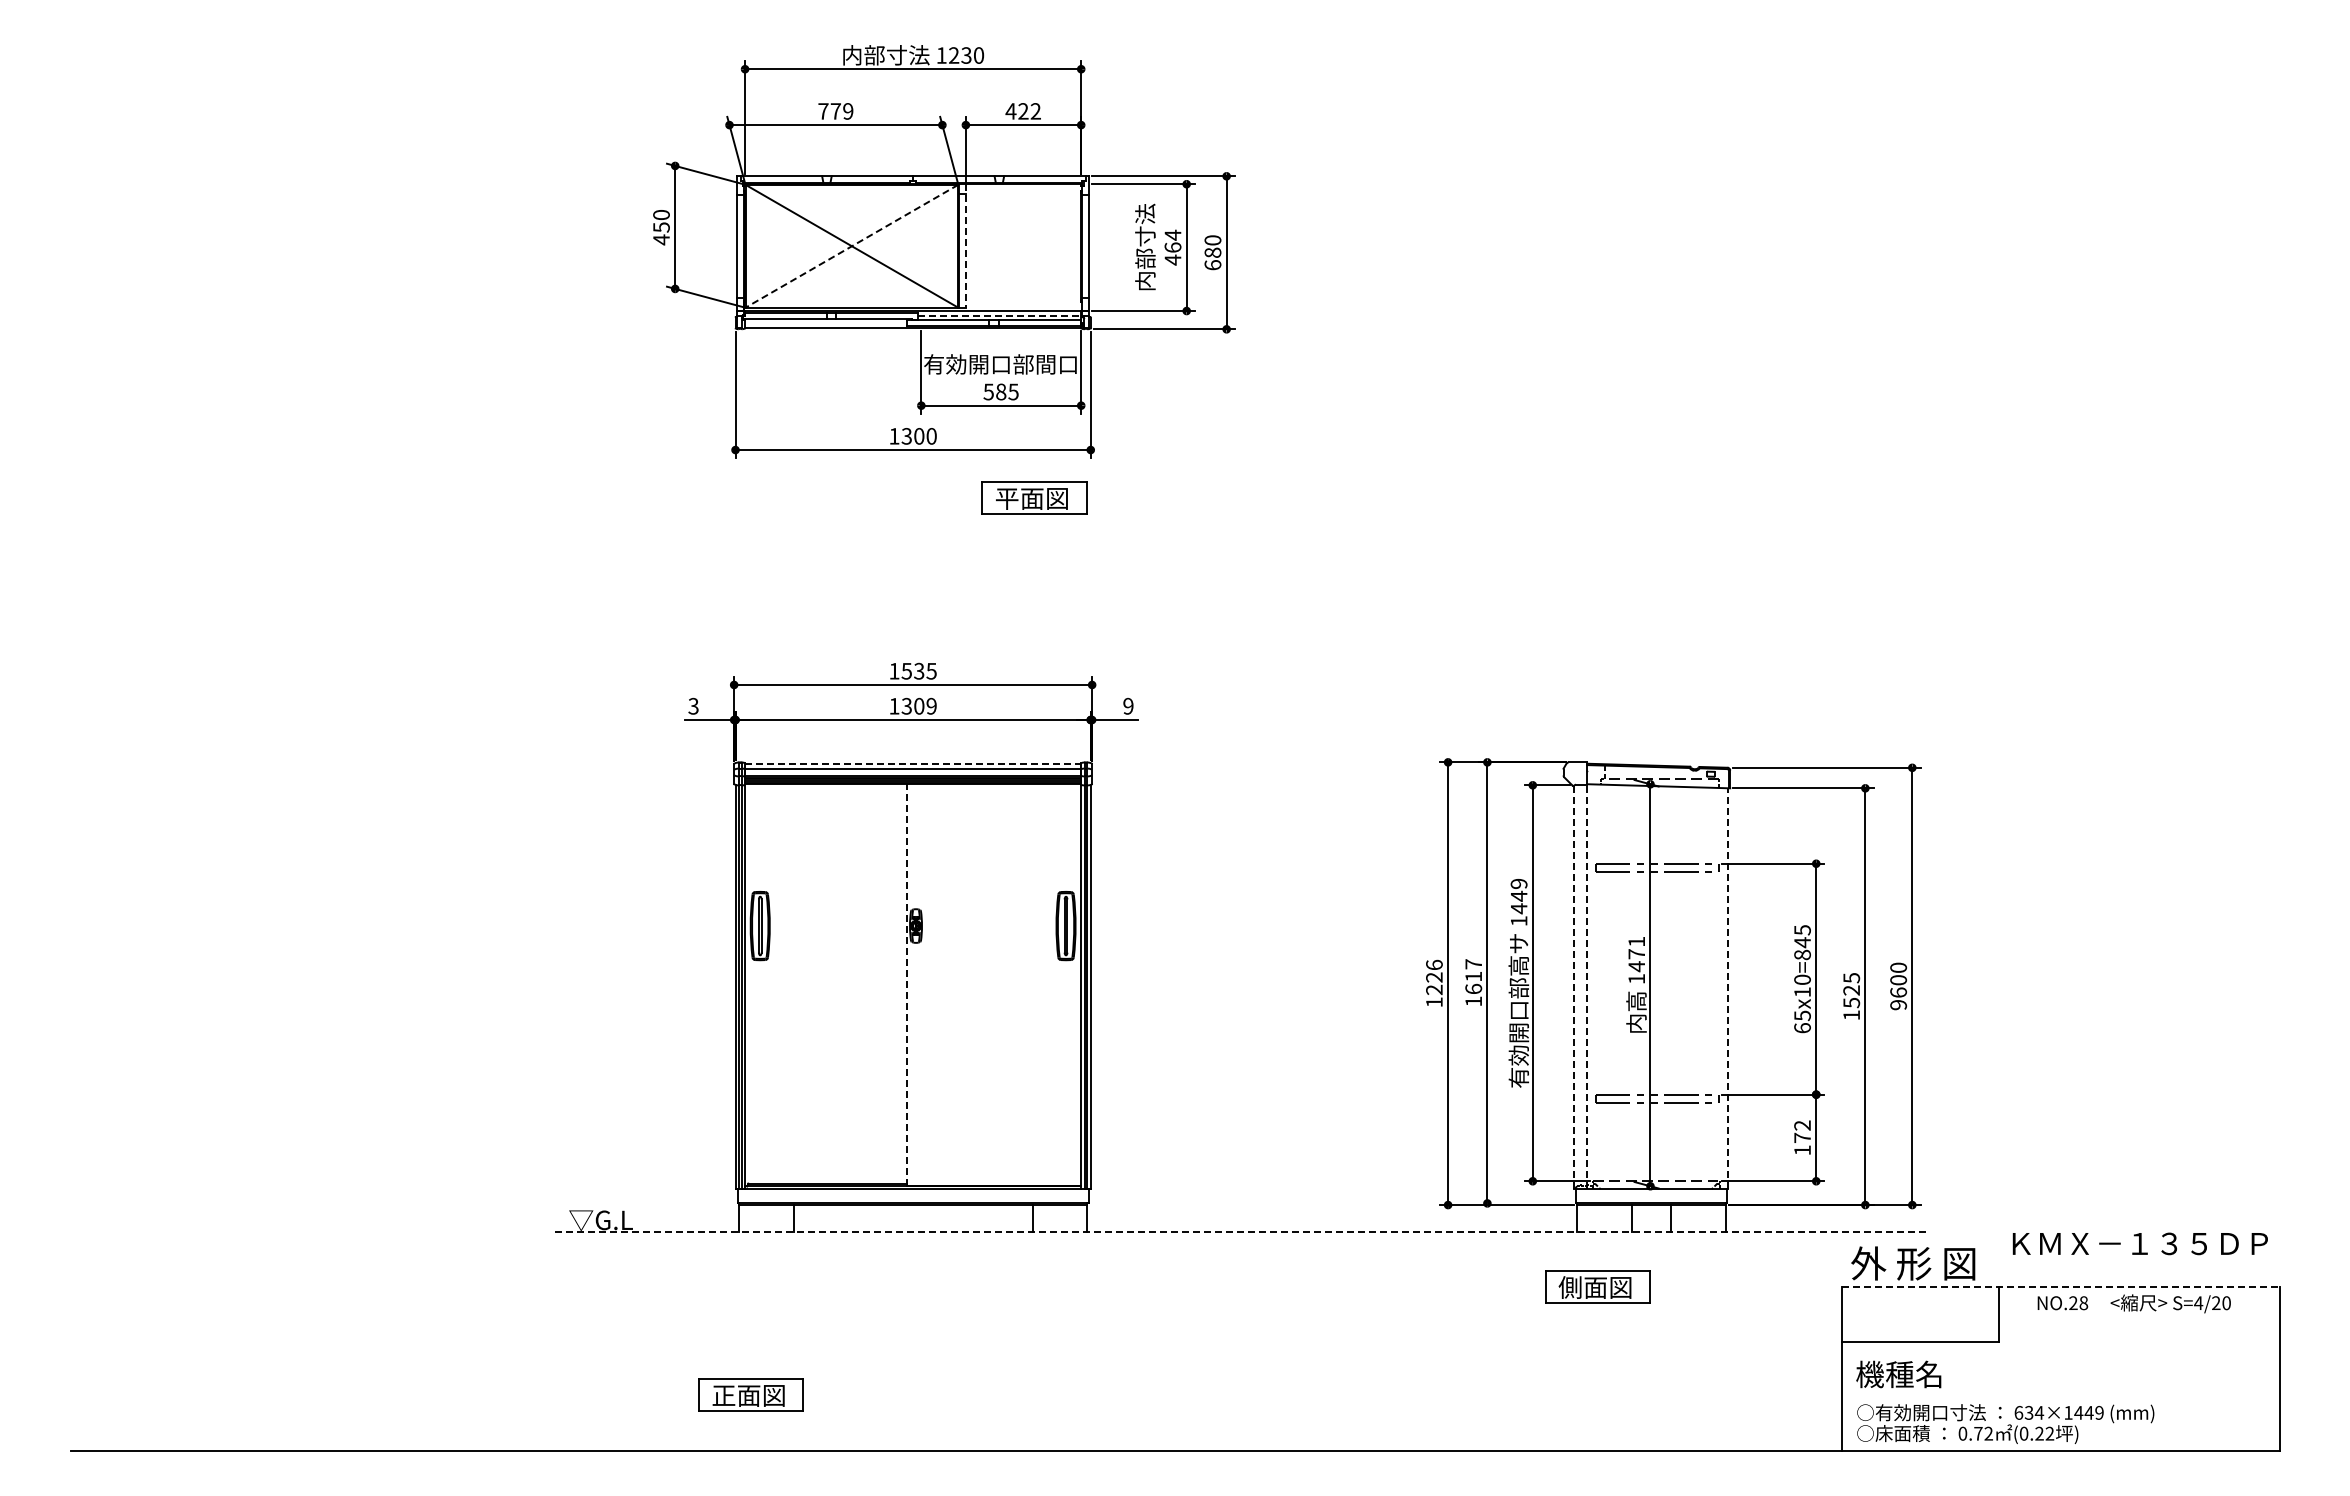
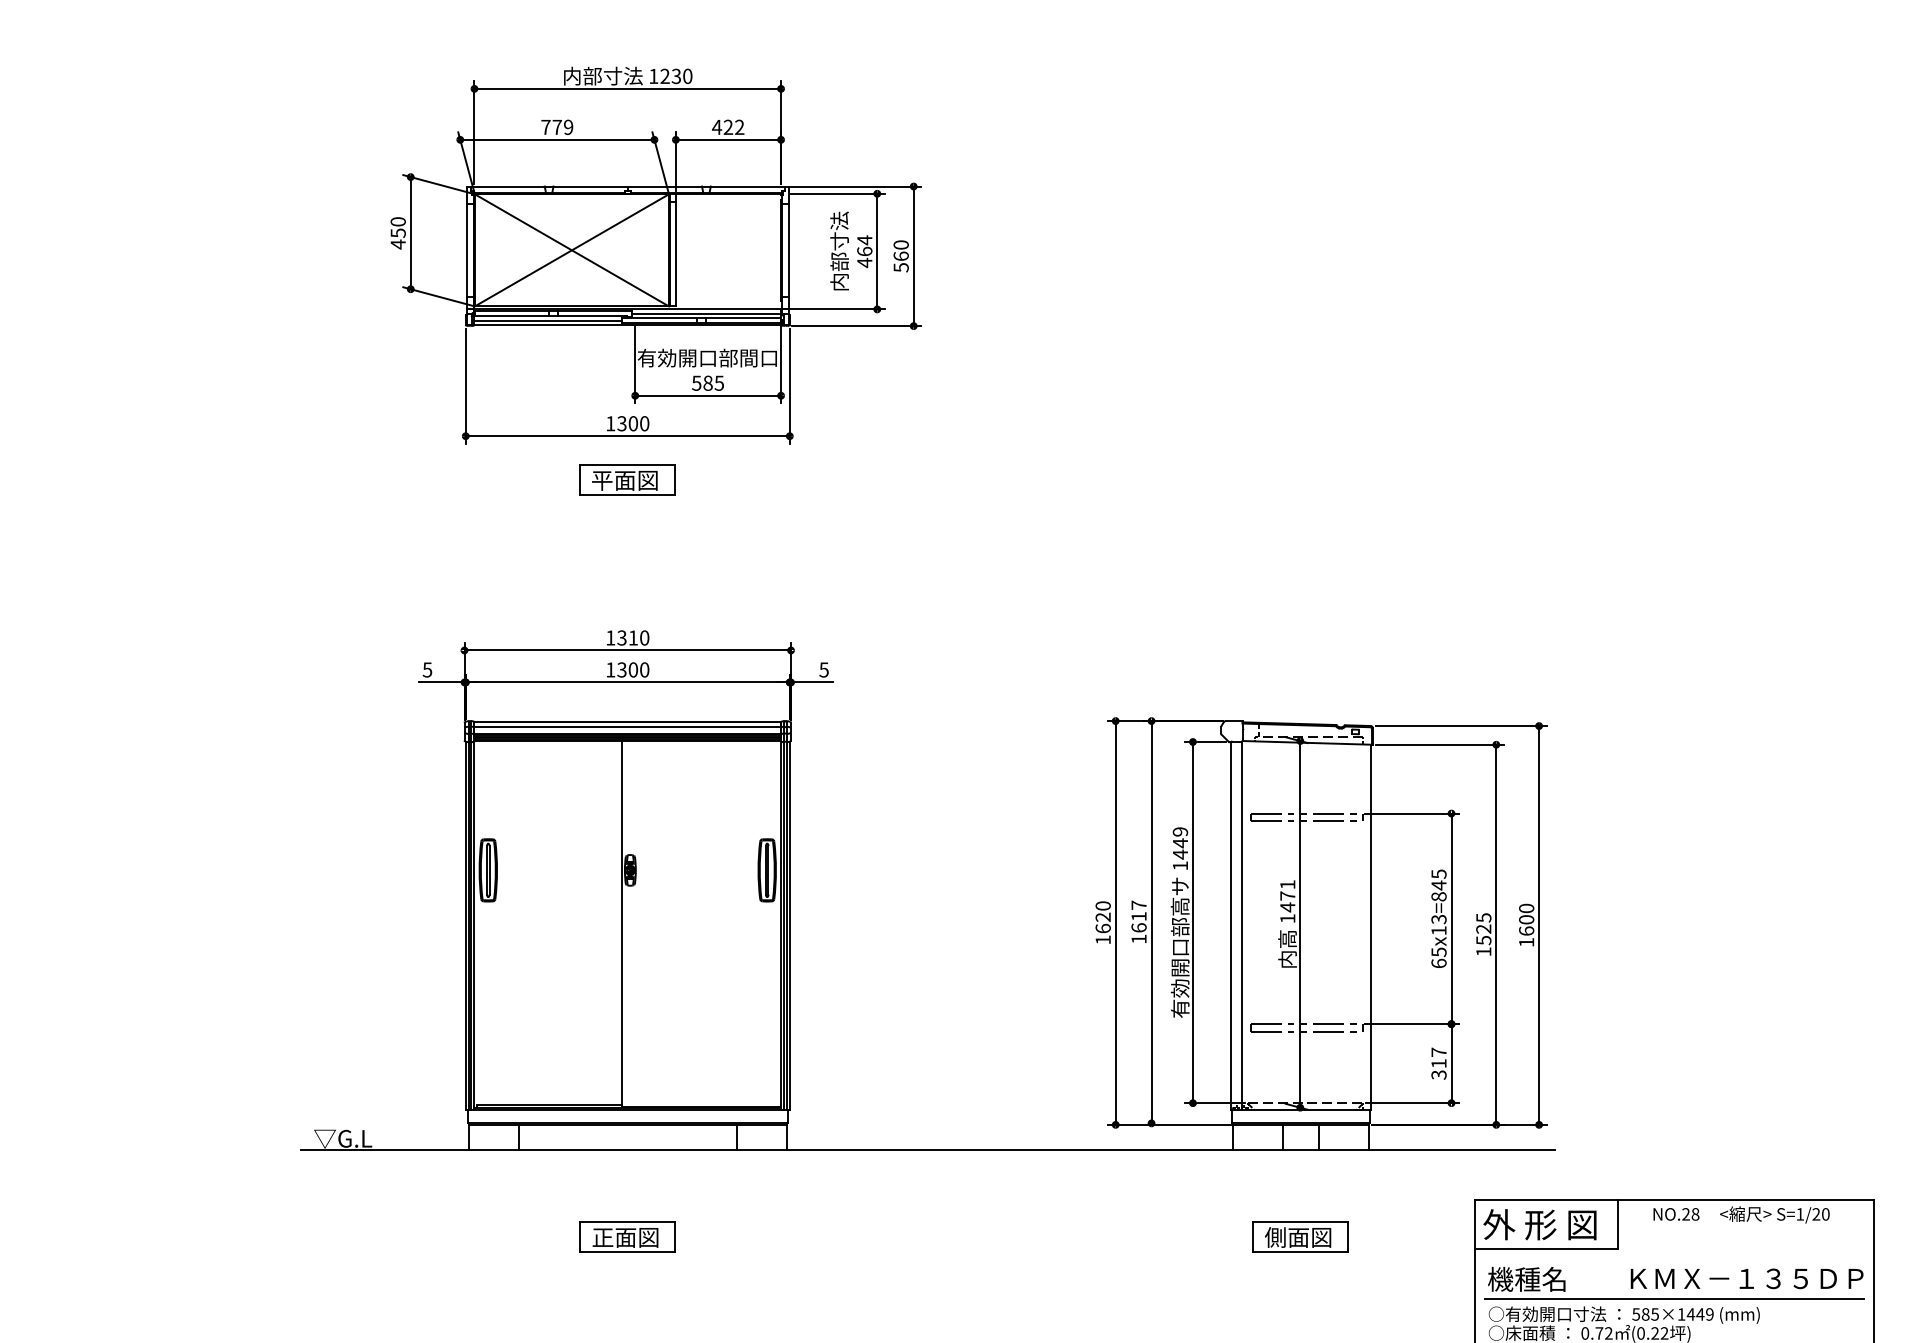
line: (851, 246) -> (571, 250), dashed -> solid
line: (965, 246) -> (675, 250), dashed -> solid
text: (1212, 258) -> (900, 261), 680 -> 560
line: (998, 315) -> (705, 313), dashed -> solid
line: (827, 323) -> (549, 320), added
part: (1034, 497) -> (627, 479), moved
text: (919, 670) -> (633, 637), 1535 -> 1310
text: (693, 705) -> (427, 669), 3 -> 5
text: (1128, 705) -> (824, 669), 9 -> 5
text: (931, 706) -> (644, 670), 1309 -> 1300
line: (913, 763) -> (628, 722), dashed -> solid
text: (1434, 976) -> (1103, 916), 1226 -> 1620
text: (1802, 979) -> (1438, 919), 65x10=845 -> 65x13=845
line: (907, 984) -> (622, 923), dashed -> solid
line: (1586, 986) -> (1241, 925), dashed -> solid
line: (1574, 987) -> (1230, 926), dashed -> solid
line: (1727, 988) -> (1370, 927), dashed -> solid
text: (1898, 1005) -> (1526, 942), 9600 -> 1600
text: (1802, 1137) -> (1438, 1063), 172 -> 317
line: (1242, 1232) -> (928, 1149), dashed -> solid
text: (2139, 1243) -> (1746, 1278), moved
text: (1913, 1263) -> (1540, 1224), moved
part: (1597, 1286) -> (1300, 1236), moved
line: (2060, 1287) -> (1674, 1200), dashed -> solid
text: (2198, 1302) -> (1800, 1213), S=4/20 -> S=1/20
part: (750, 1394) -> (627, 1236), moved
line: (2060, 1396) -> (1674, 1299), added
text: (2029, 1412) -> (1646, 1314), 634×1449 -> 585×1449

